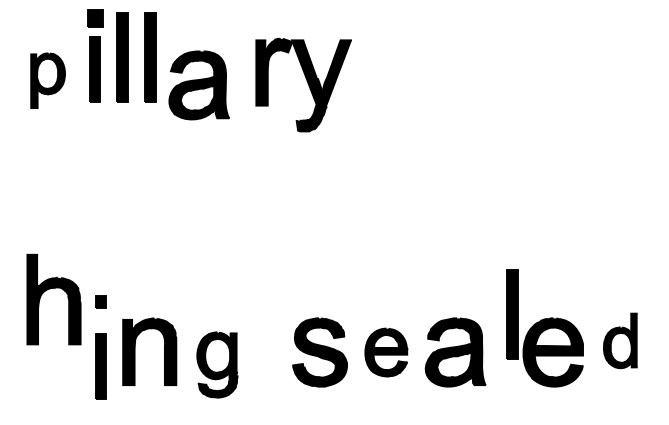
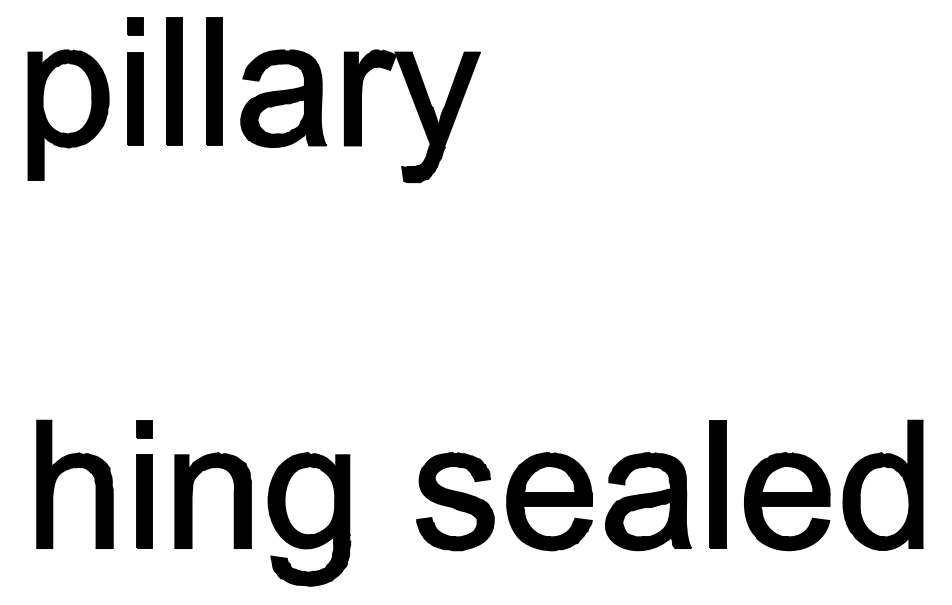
part: (95, 18) -> (135, 26), size x0.71
part: (48, 80) -> (68, 114), size x1.67
part: (303, 84) -> (412, 115), moved
part: (199, 85) -> (283, 98), moved
part: (48, 289) -> (67, 470), moved
part: (511, 314) -> (717, 484), moved
part: (620, 340) -> (882, 484), size x1.67
part: (386, 352) -> (549, 501), size x1.43
part: (217, 365) -> (309, 519), size x1.43
part: (101, 366) -> (144, 501), moved

